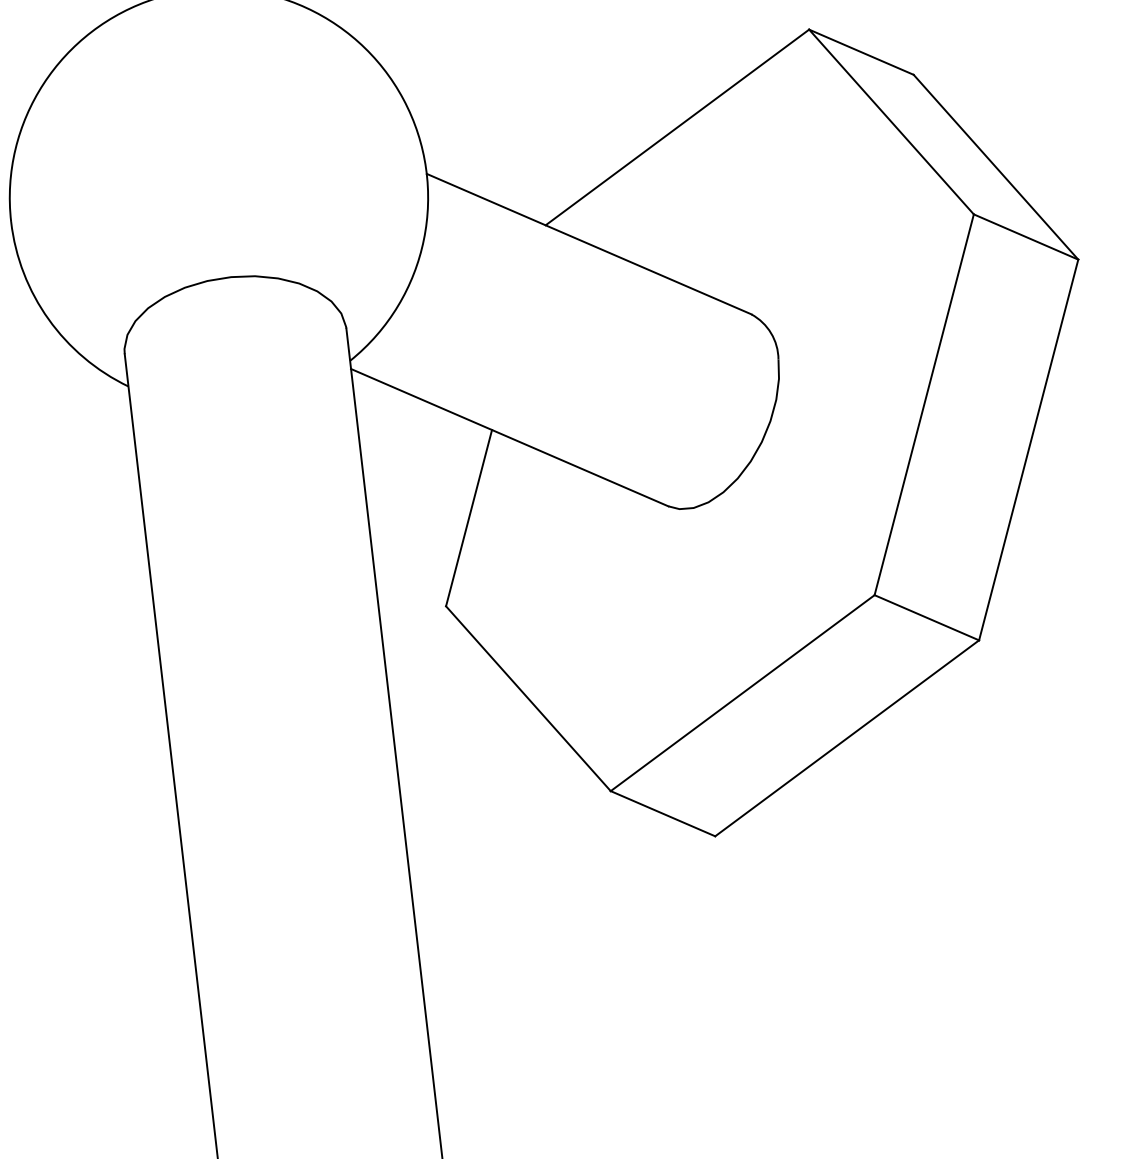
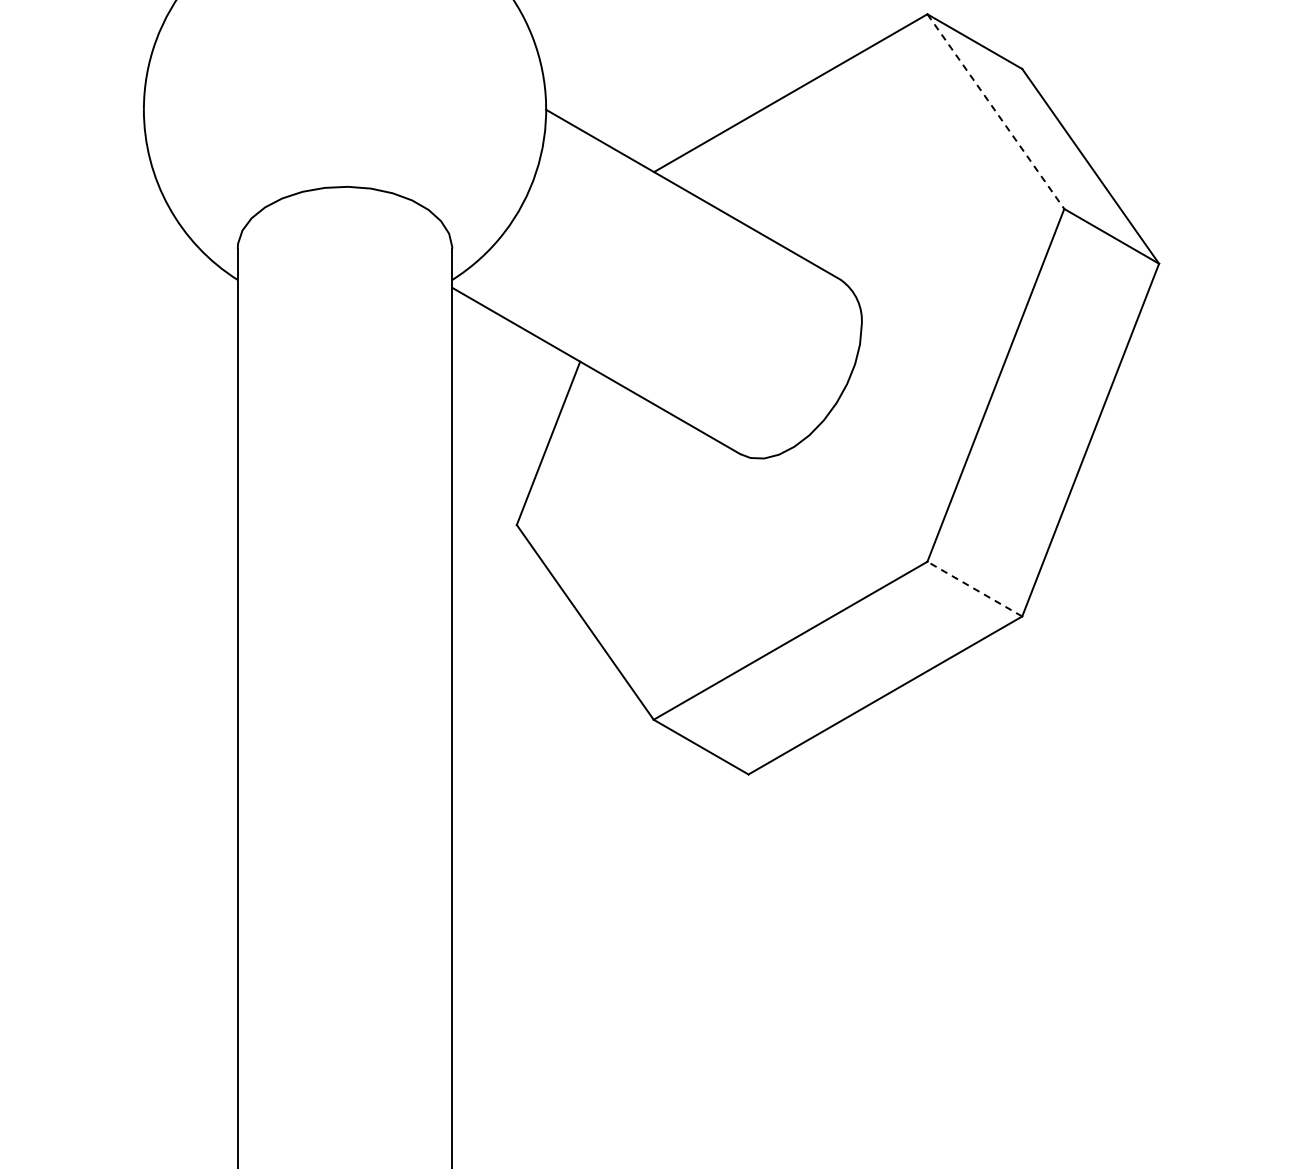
line: (892, 122) -> (996, 112), solid -> dashed
line: (926, 618) -> (974, 589), solid -> dashed

